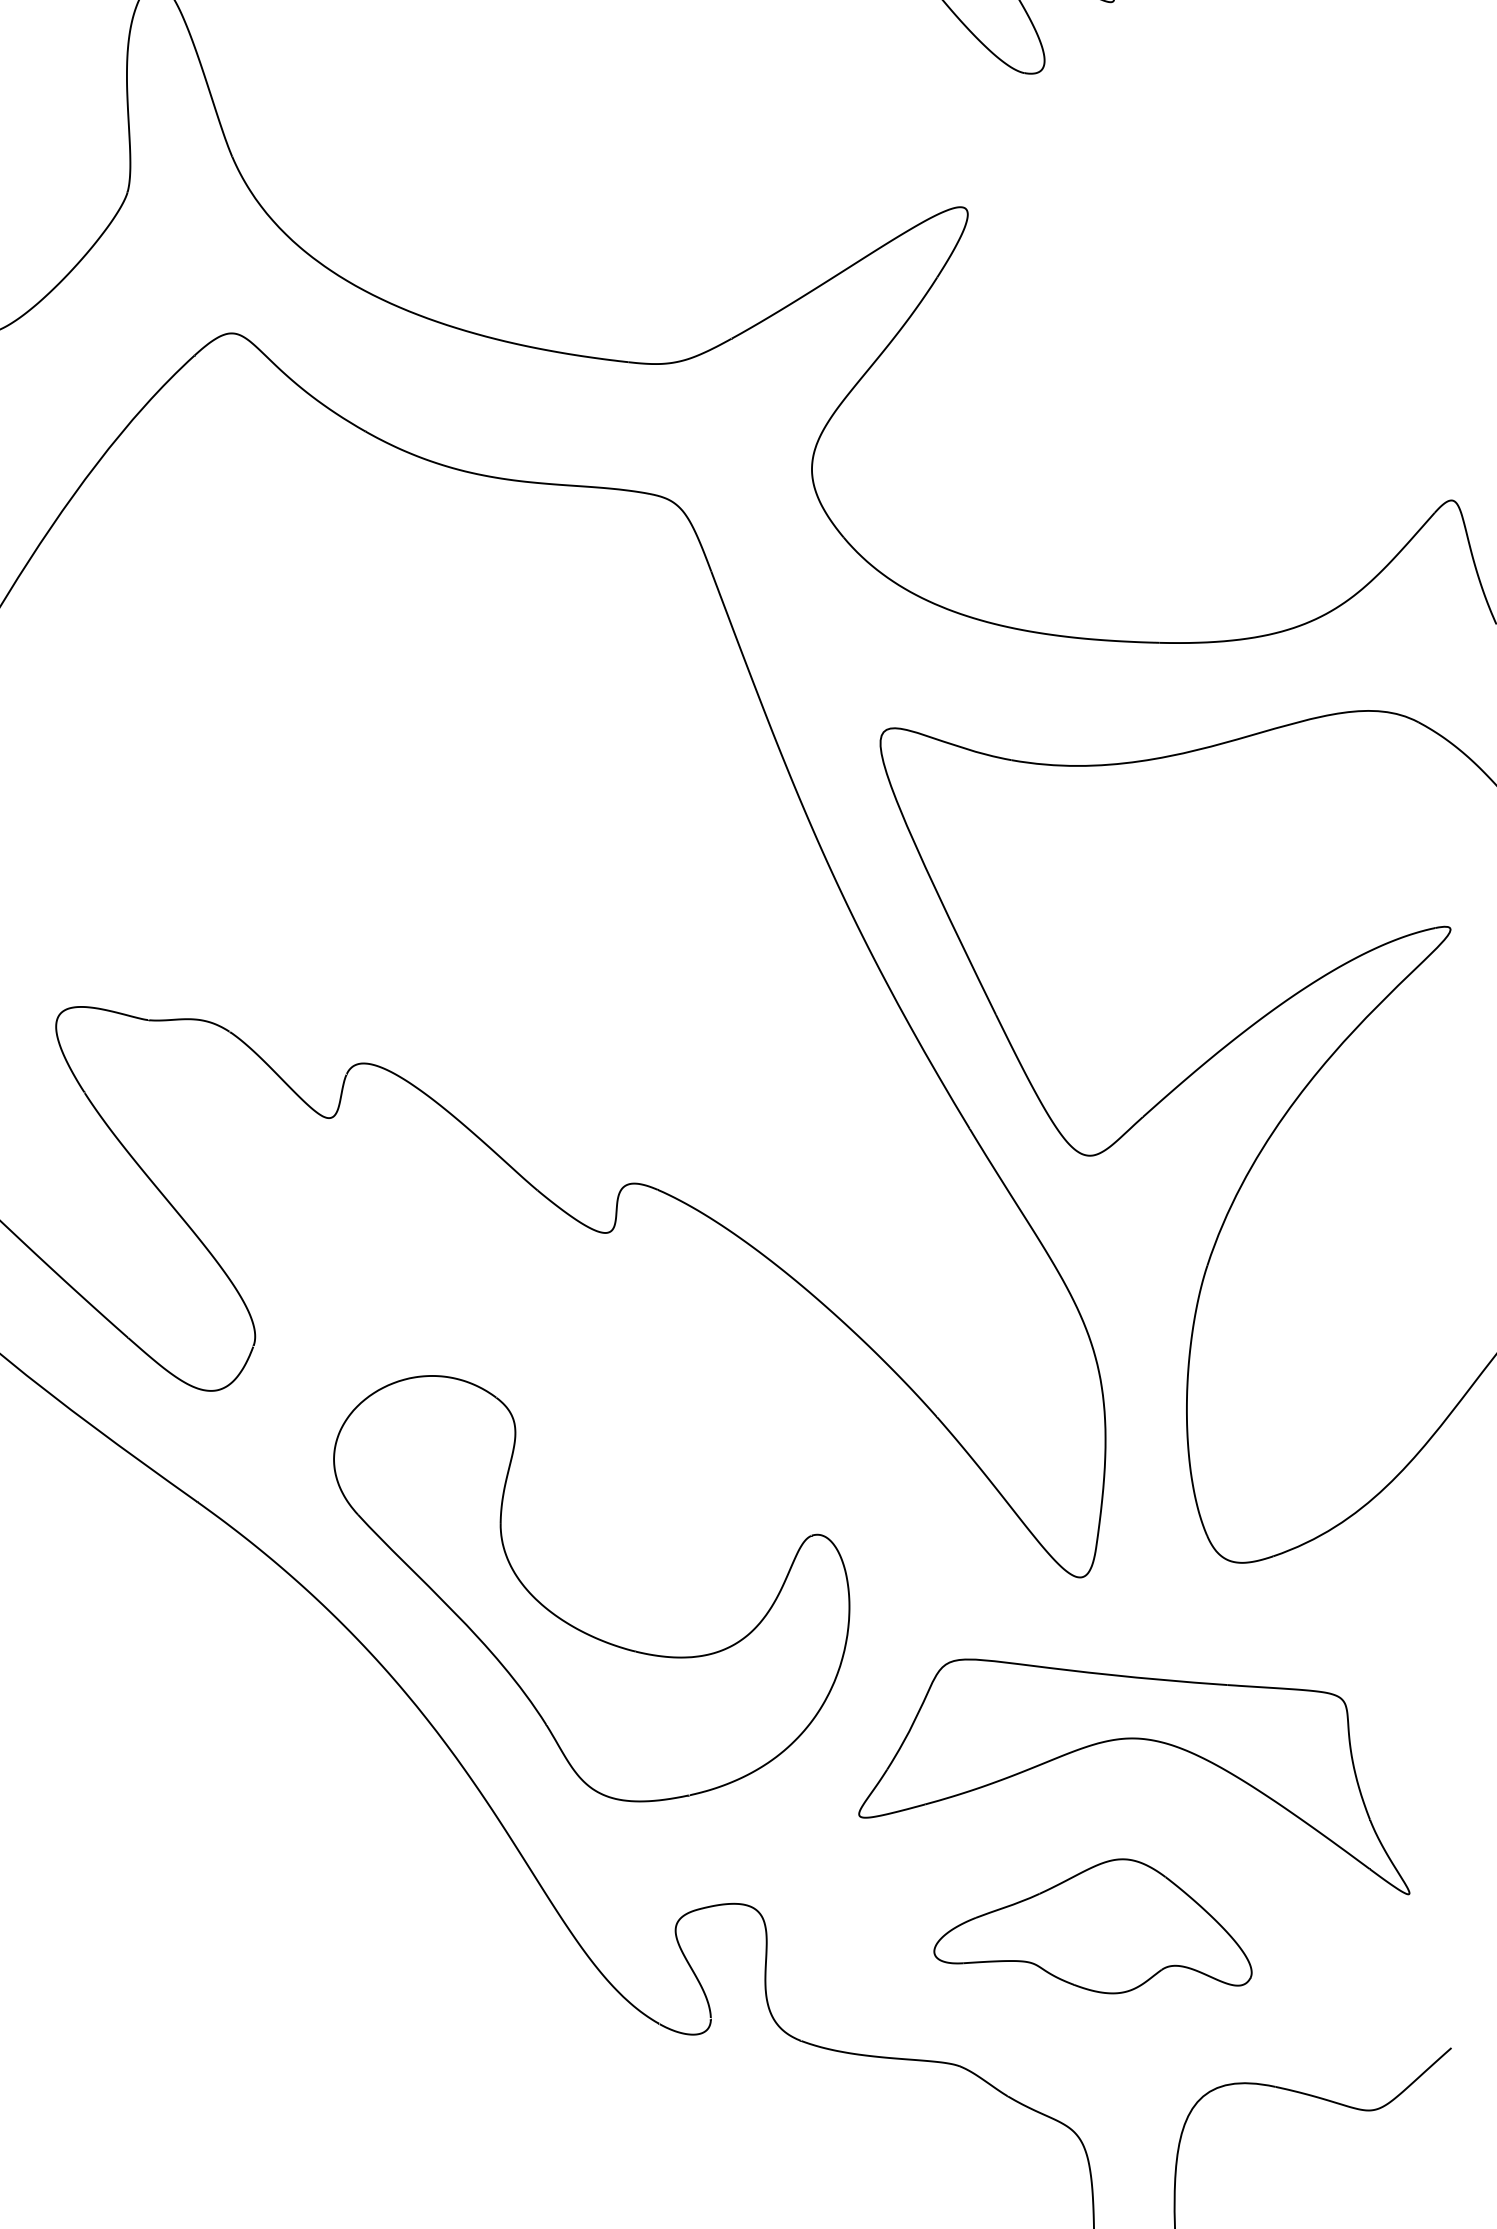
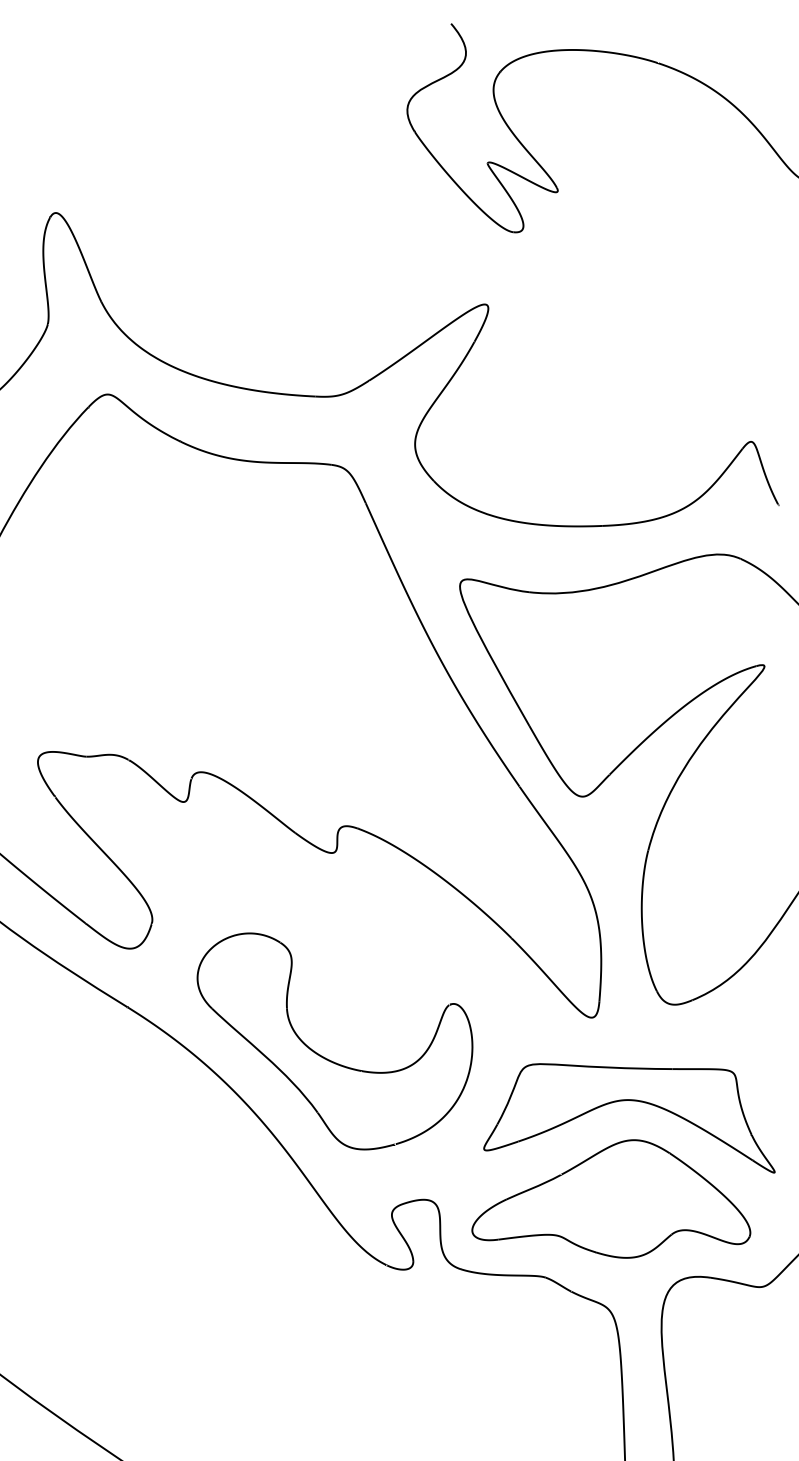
part: (1095, 1923) -> (611, 1198), size x1.67

